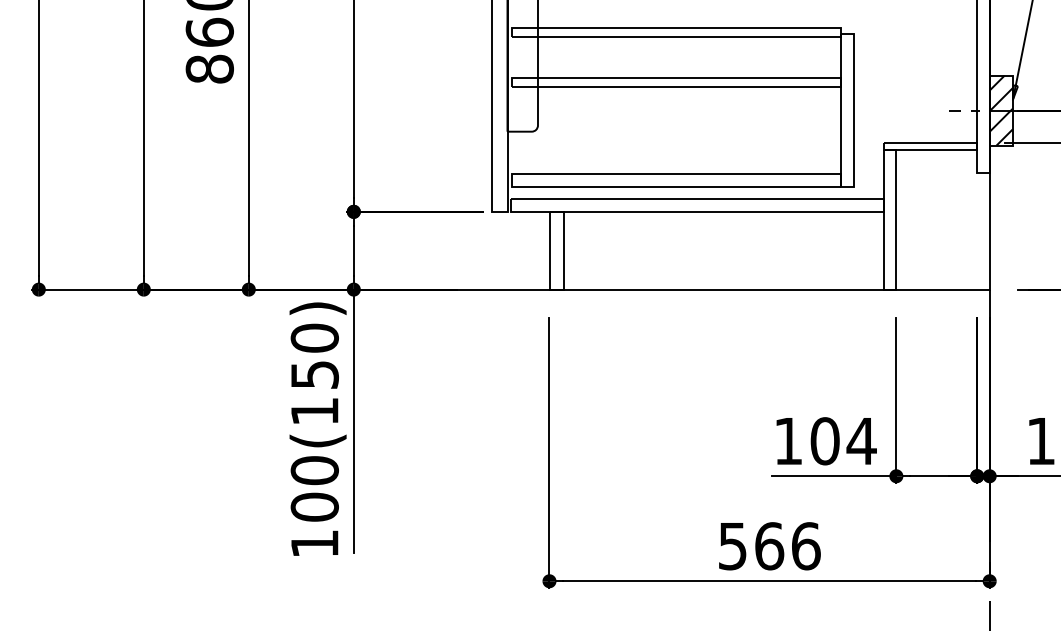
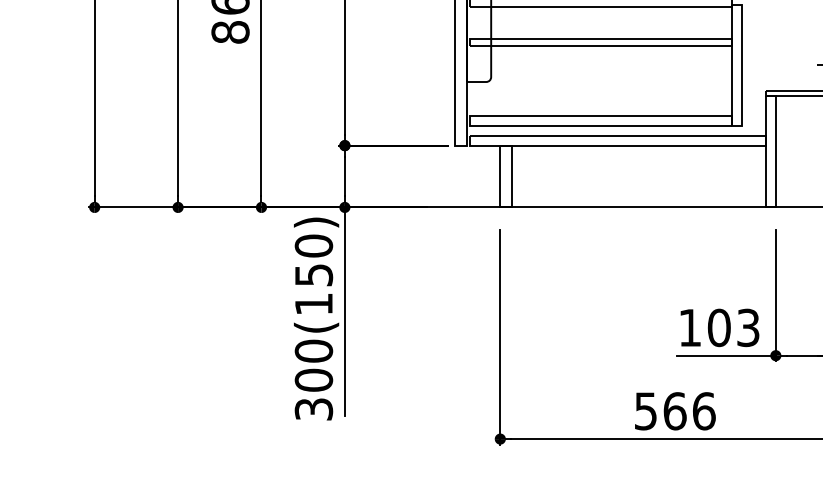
text: (861, 441) -> (748, 328), 104 -> 103
text: (314, 543) -> (313, 409), 100(150) -> 300(150)

